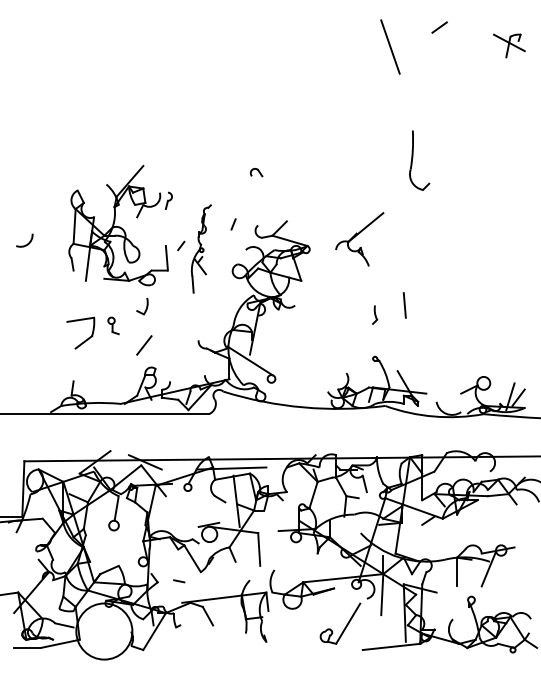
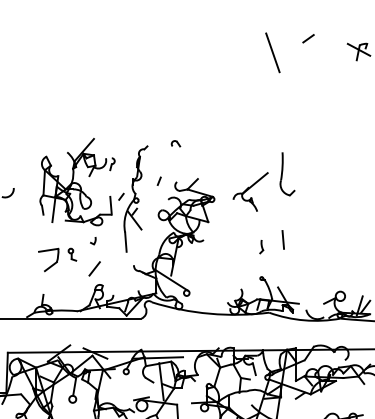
part: (413, 158) -> (283, 172), moved
part: (201, 248) -> (136, 198), size x1.67
part: (142, 306) -> (93, 240), size x0.62

